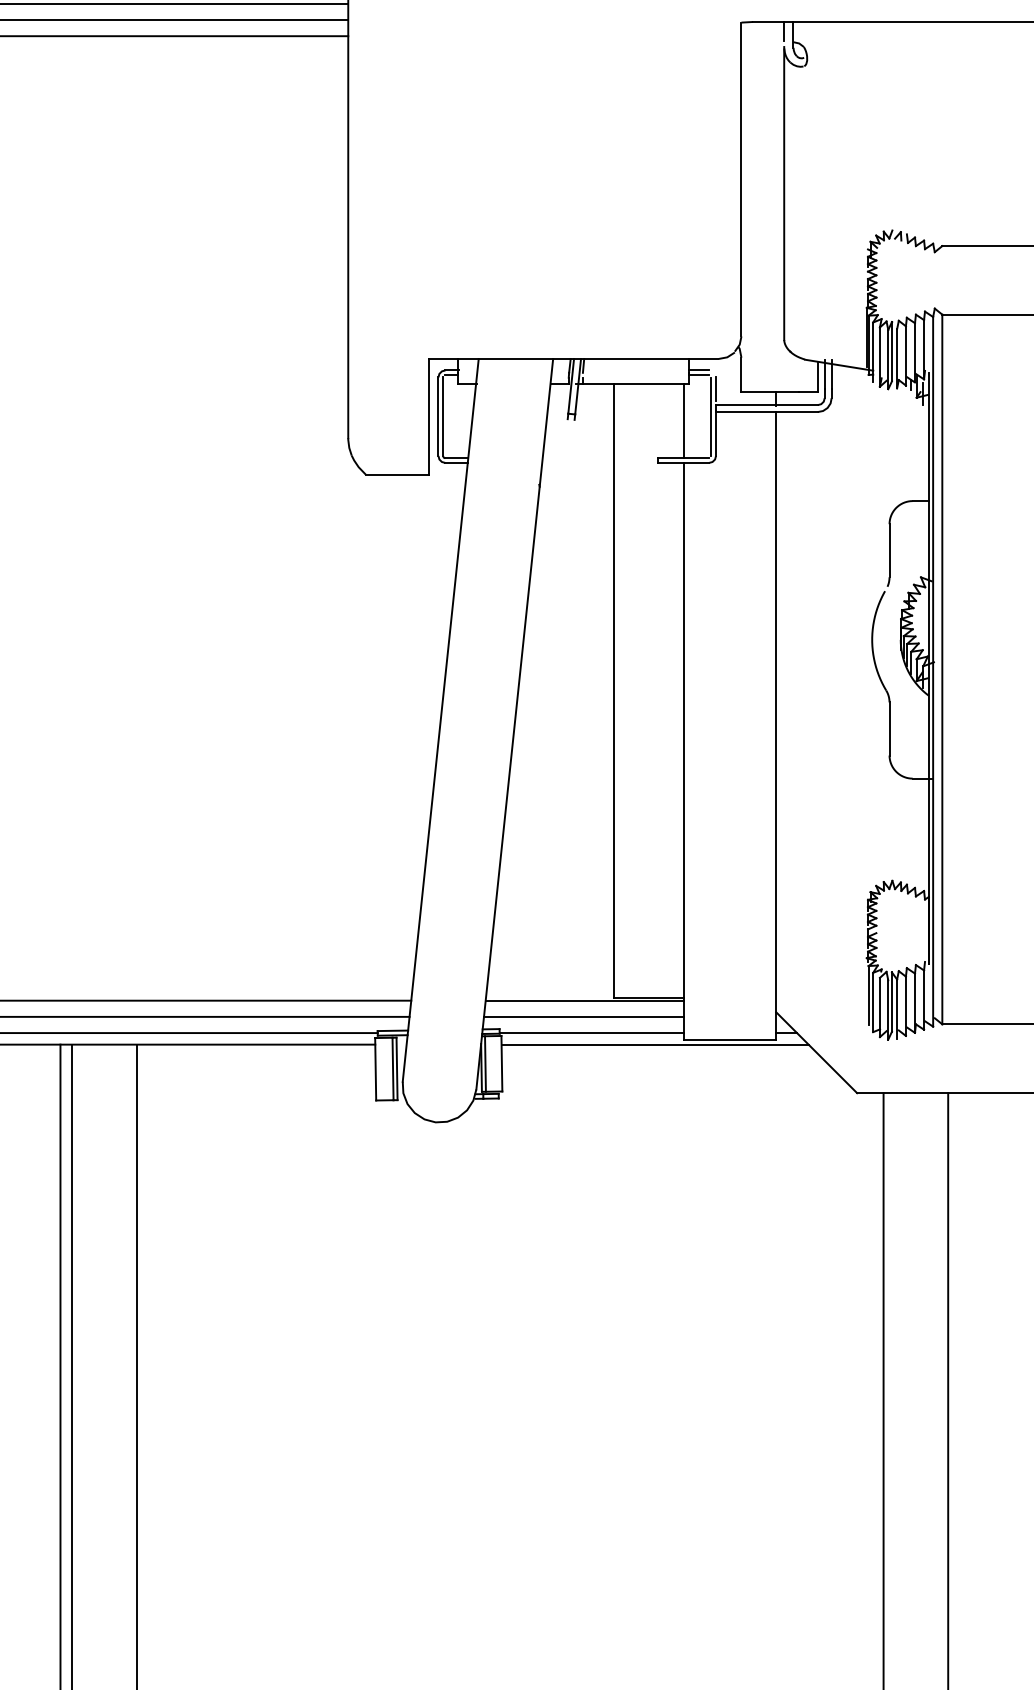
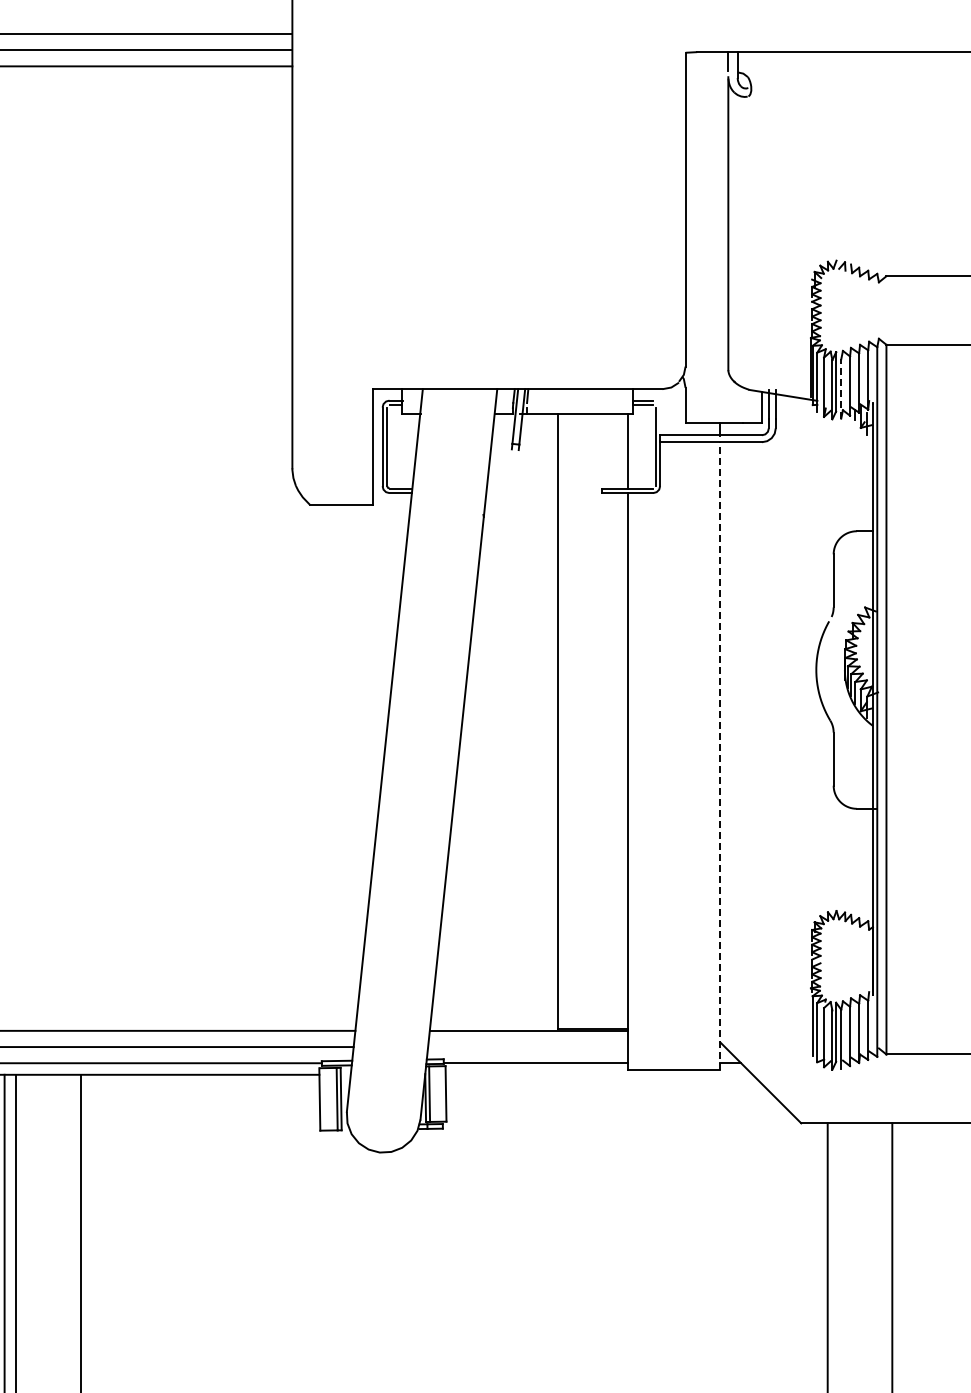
line: (897, 358) -> (841, 388), solid -> dashed
line: (716, 389) -> (660, 419), removed
line: (776, 726) -> (720, 756), solid -> dashed
line: (583, 1016) -> (527, 1046), removed
line: (654, 1044) -> (598, 1074), removed

